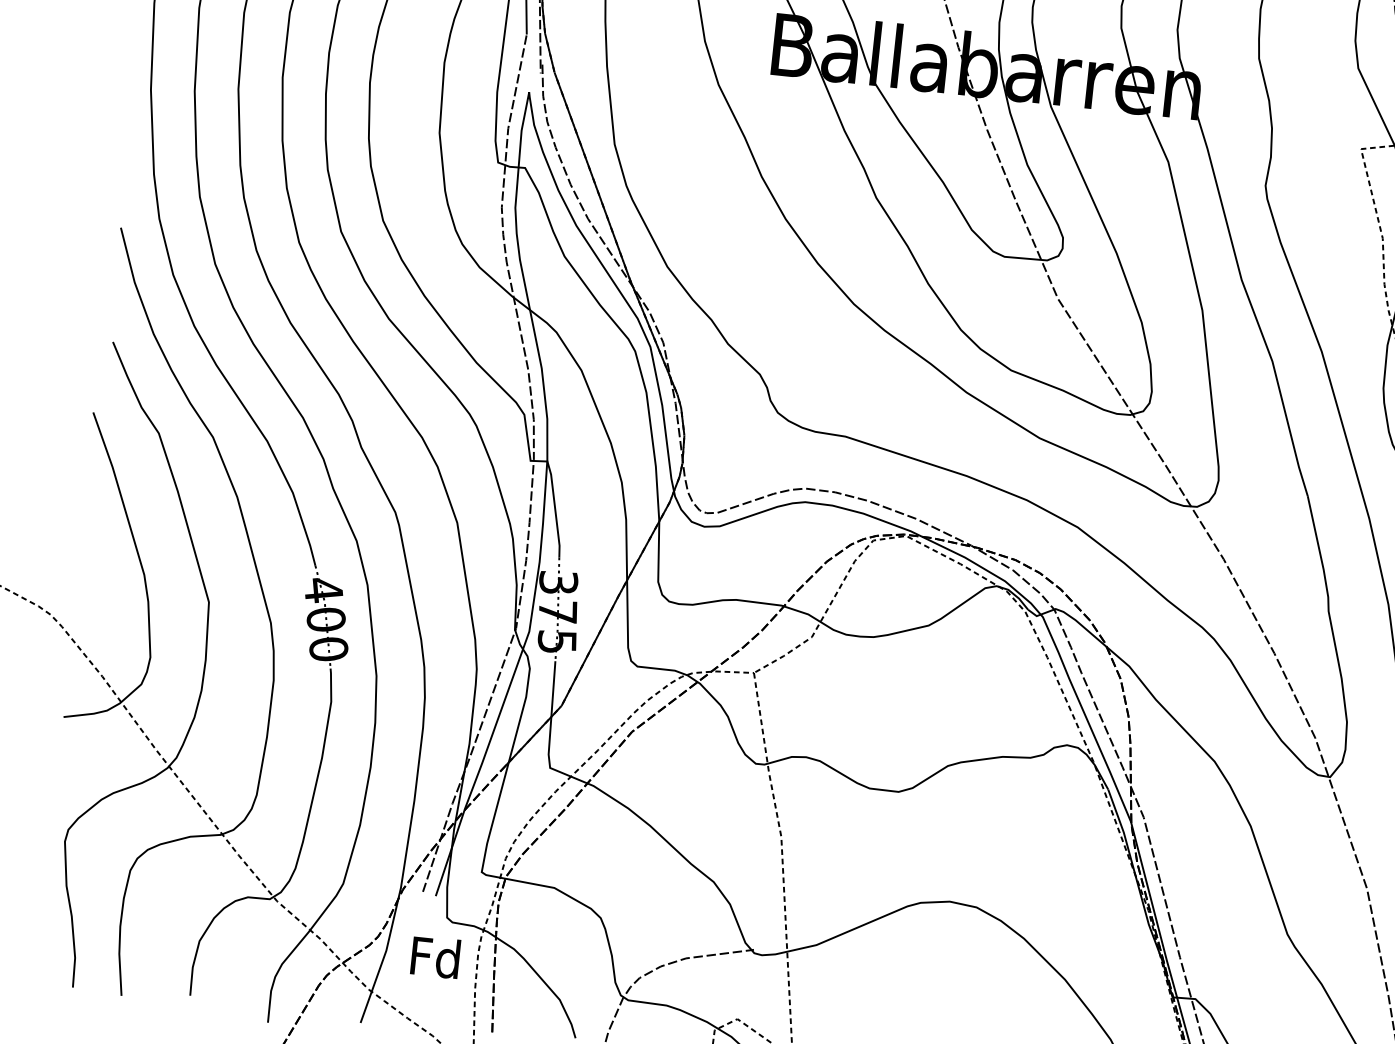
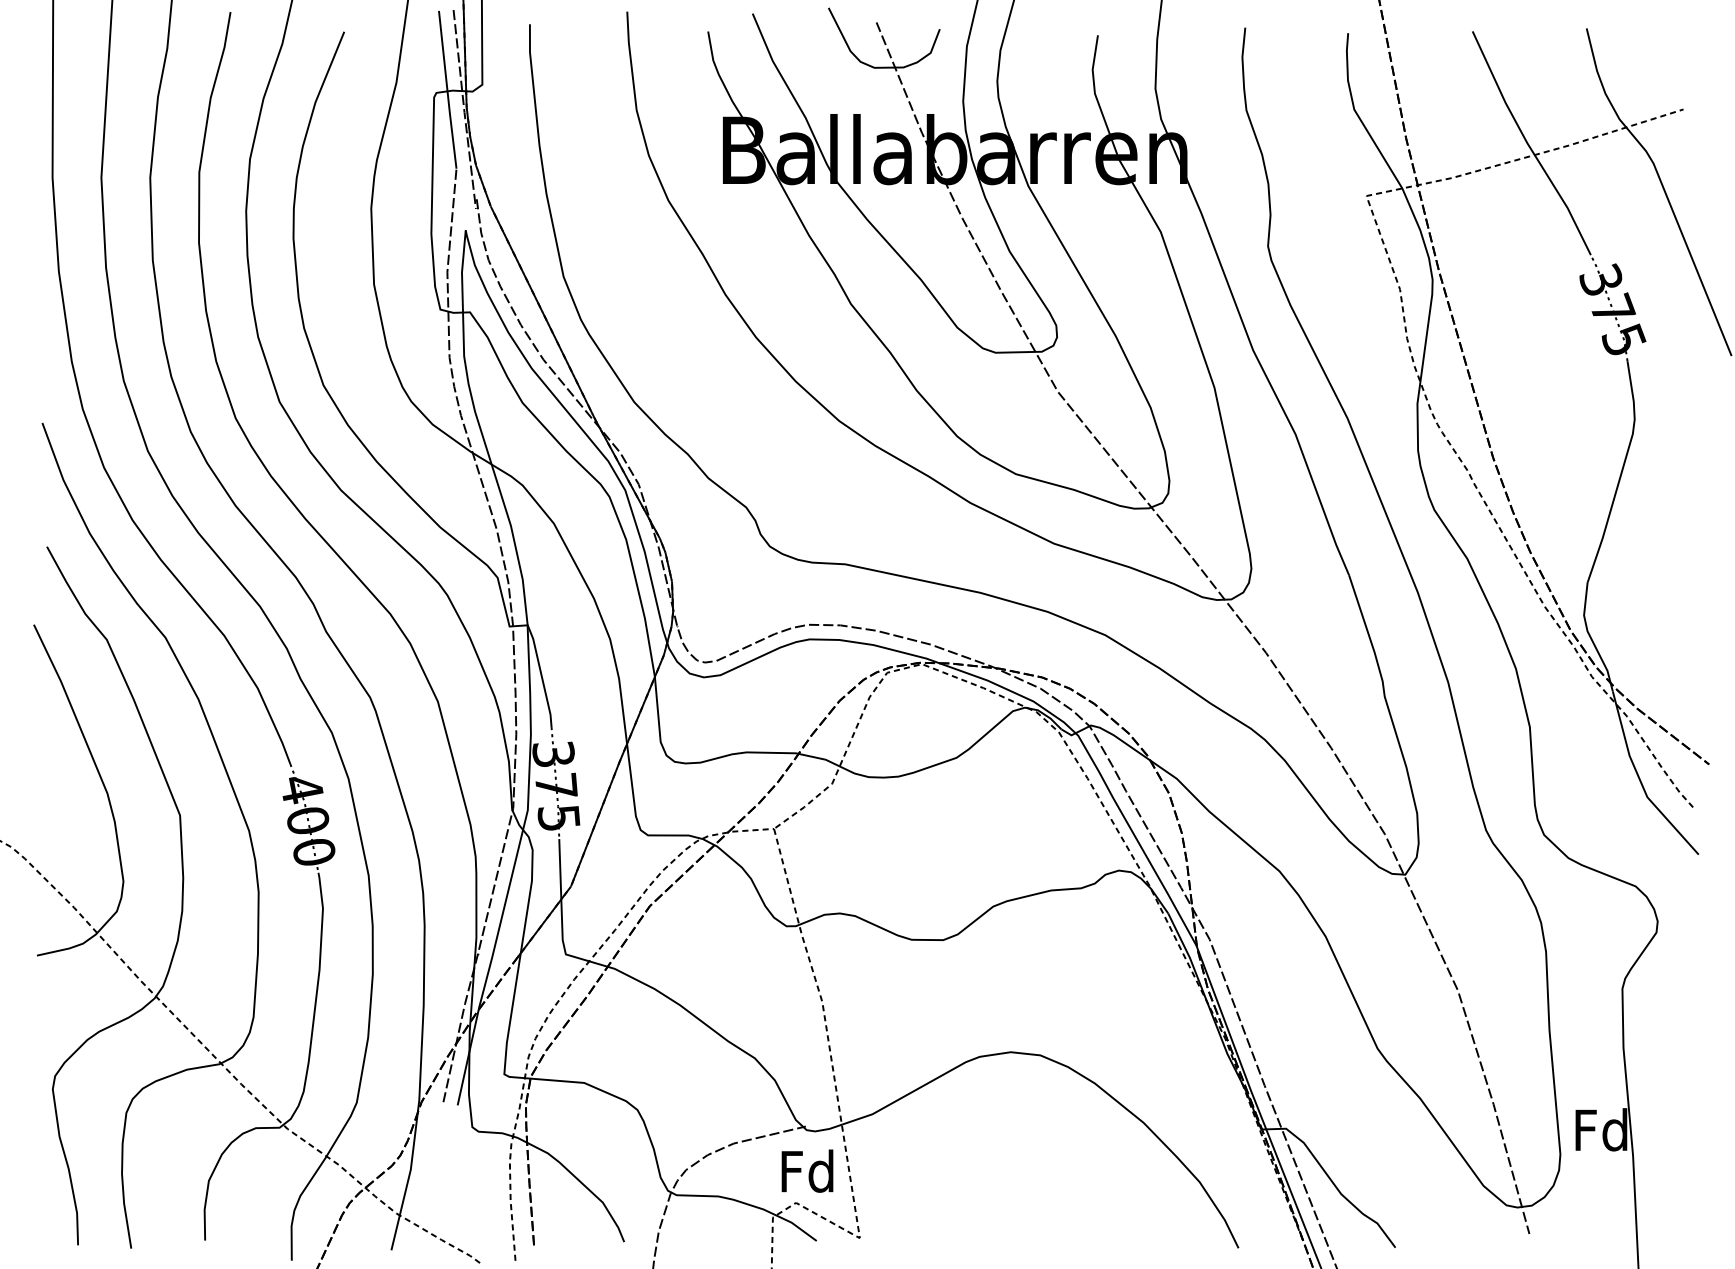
text: (435, 956) -> (807, 1170), moved

